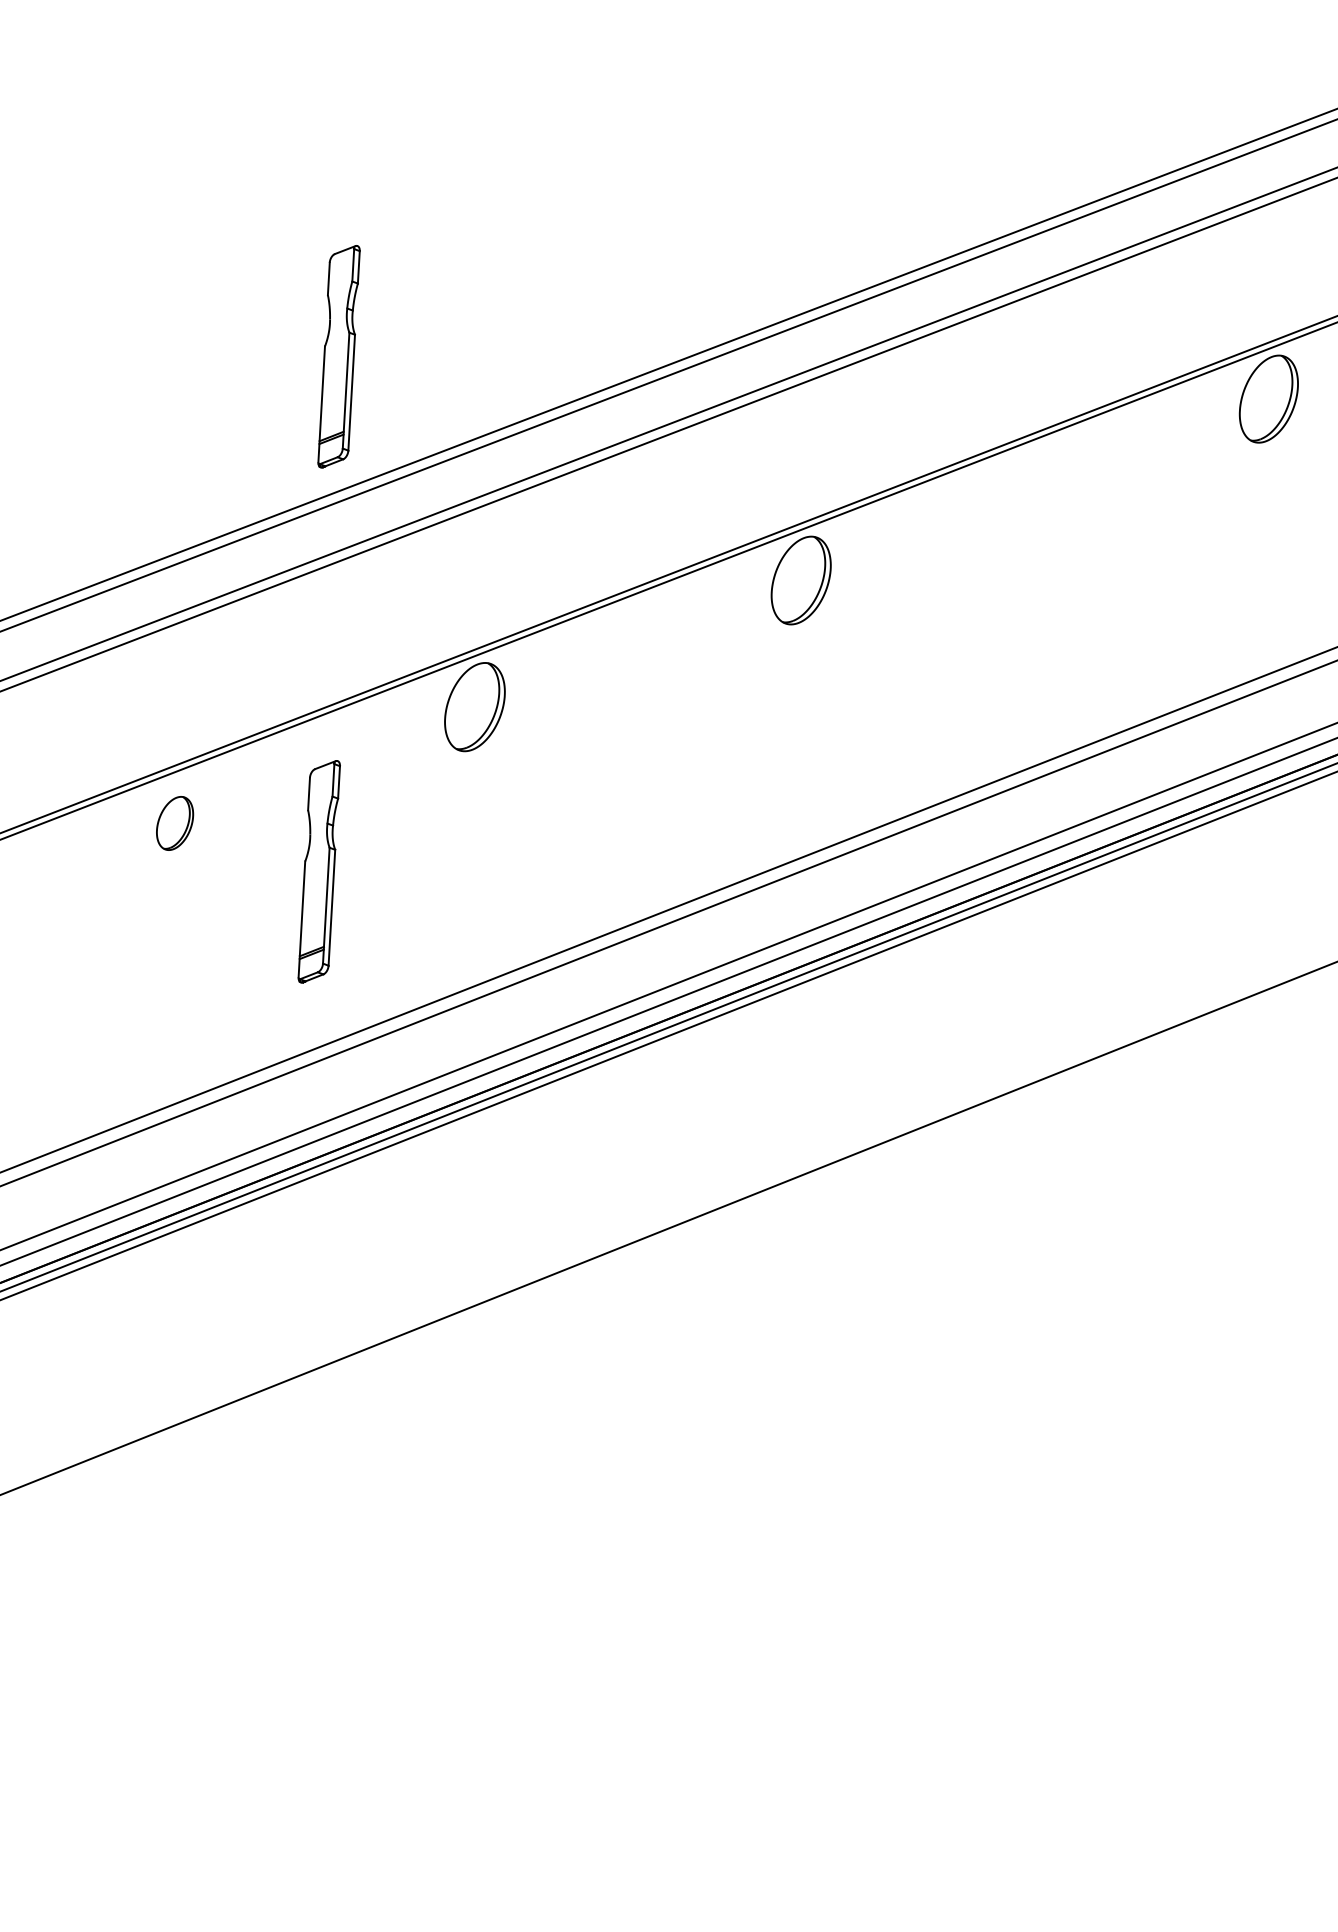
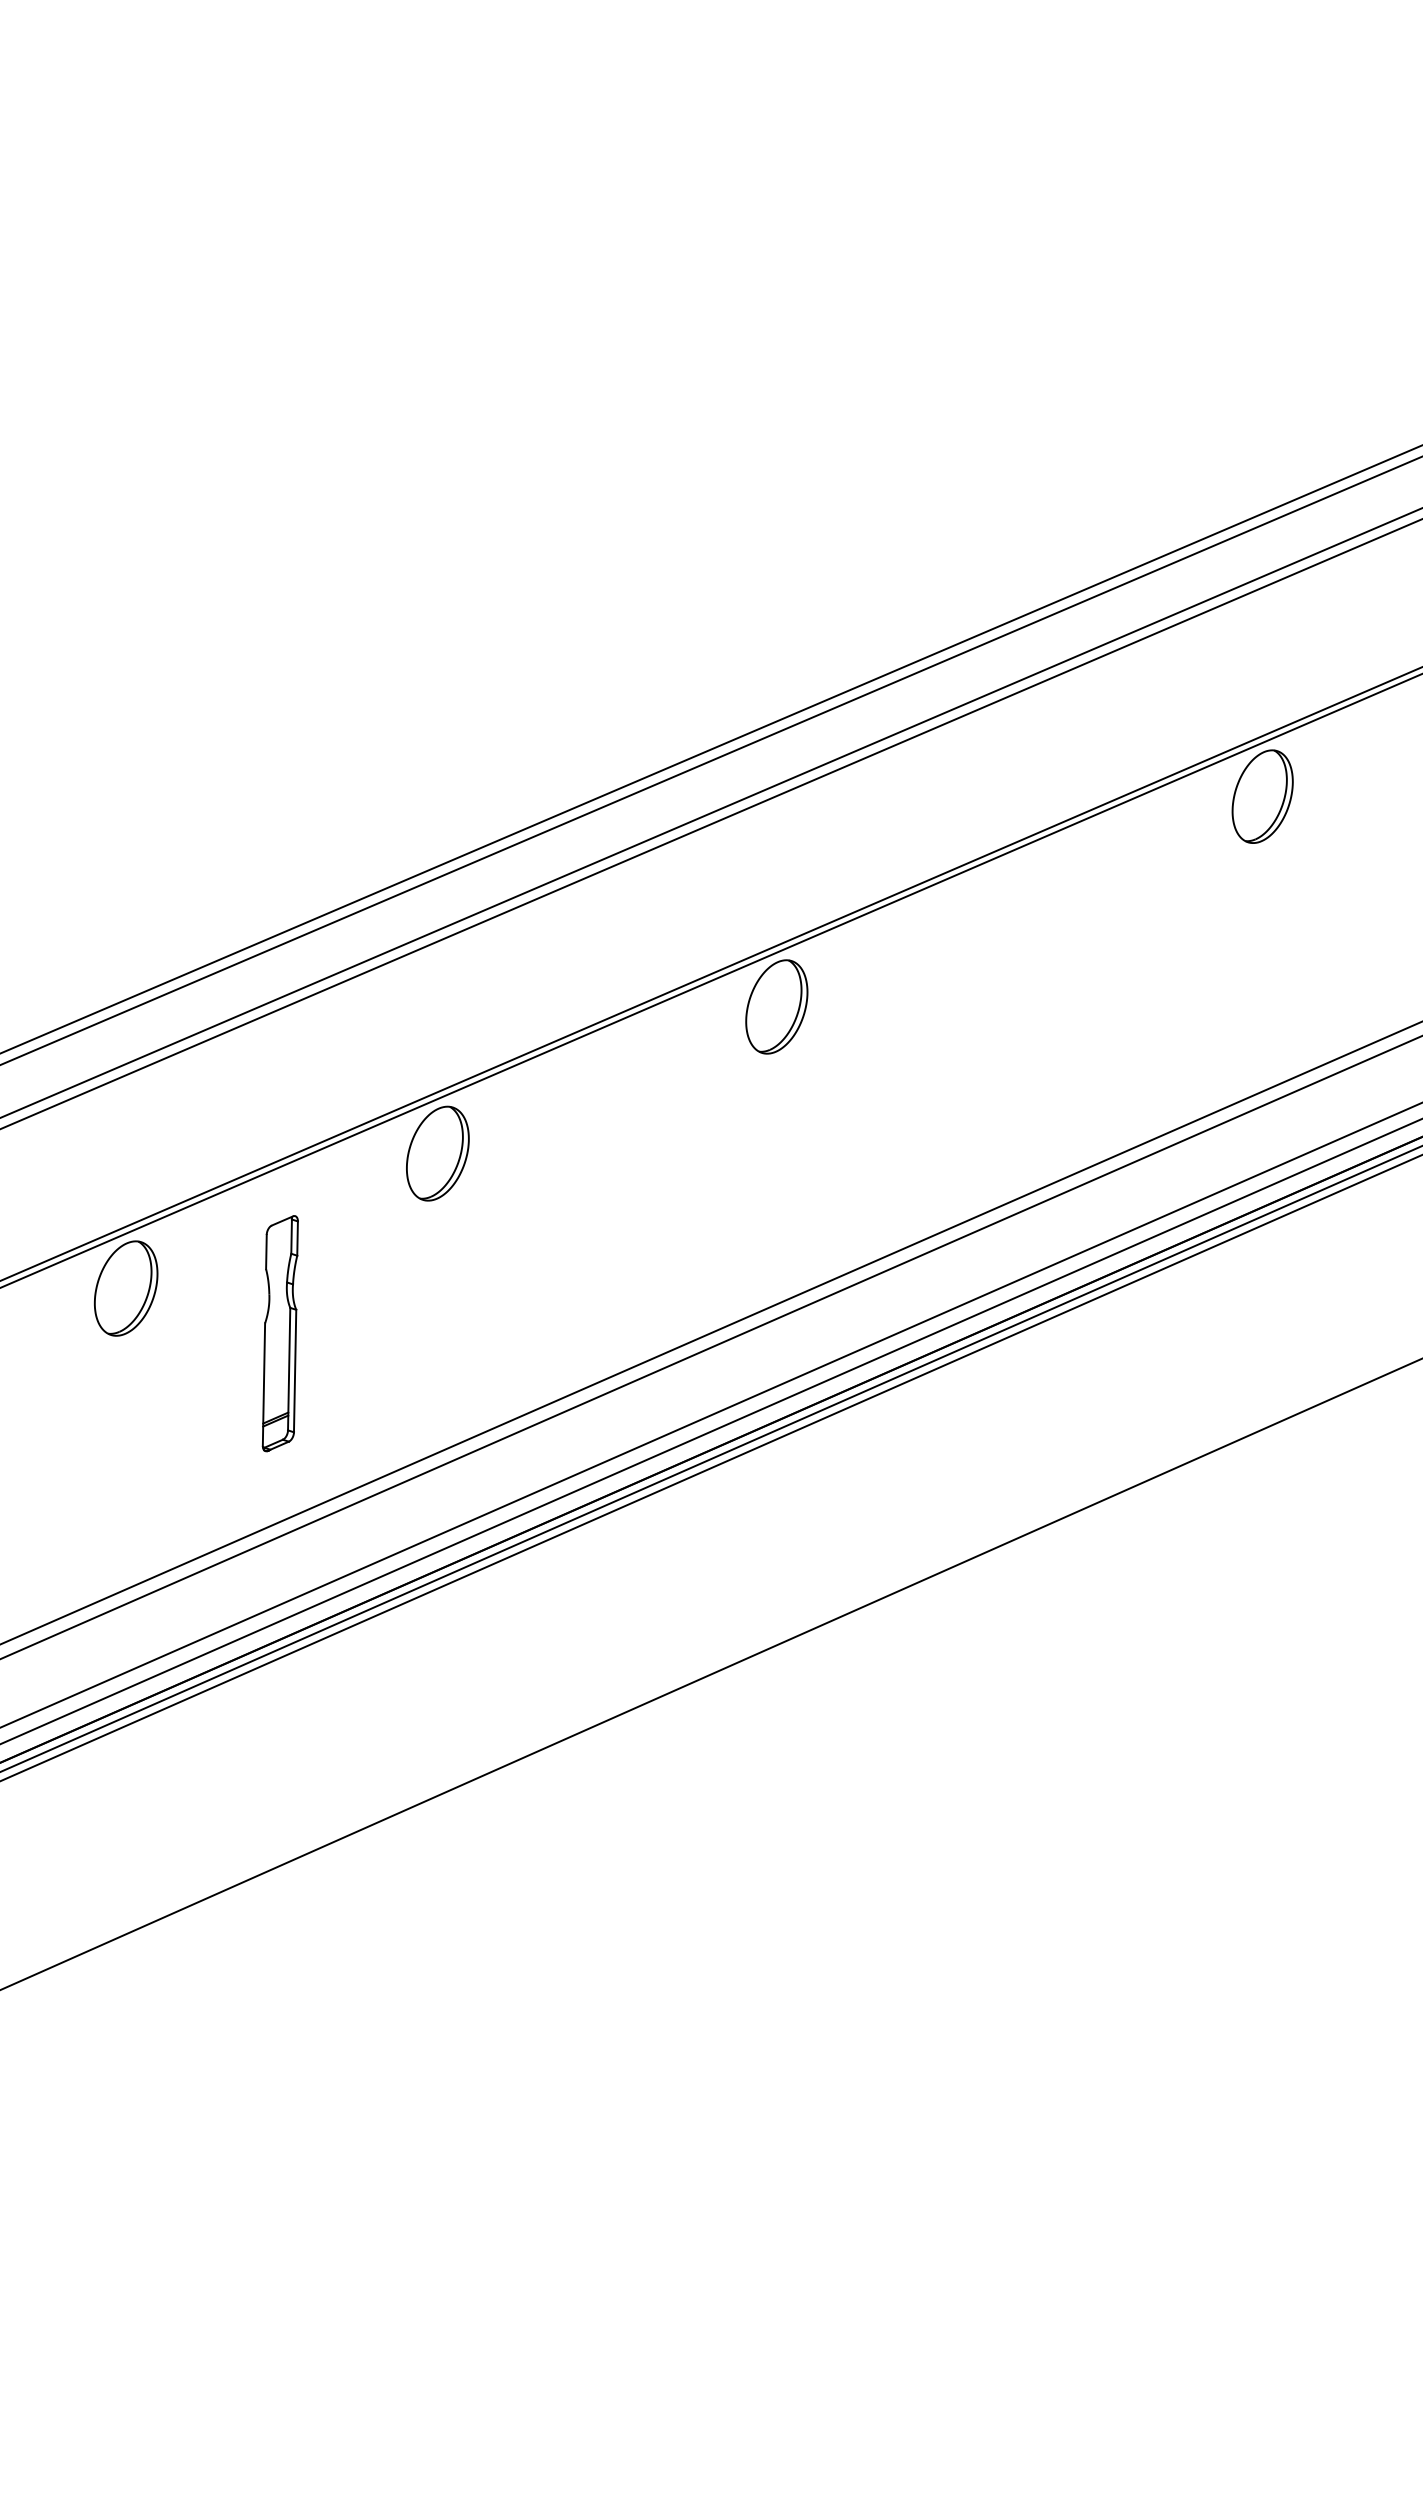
part: (338, 356) -> (279, 789), removed
part: (175, 823) -> (126, 1288), size x1.67

